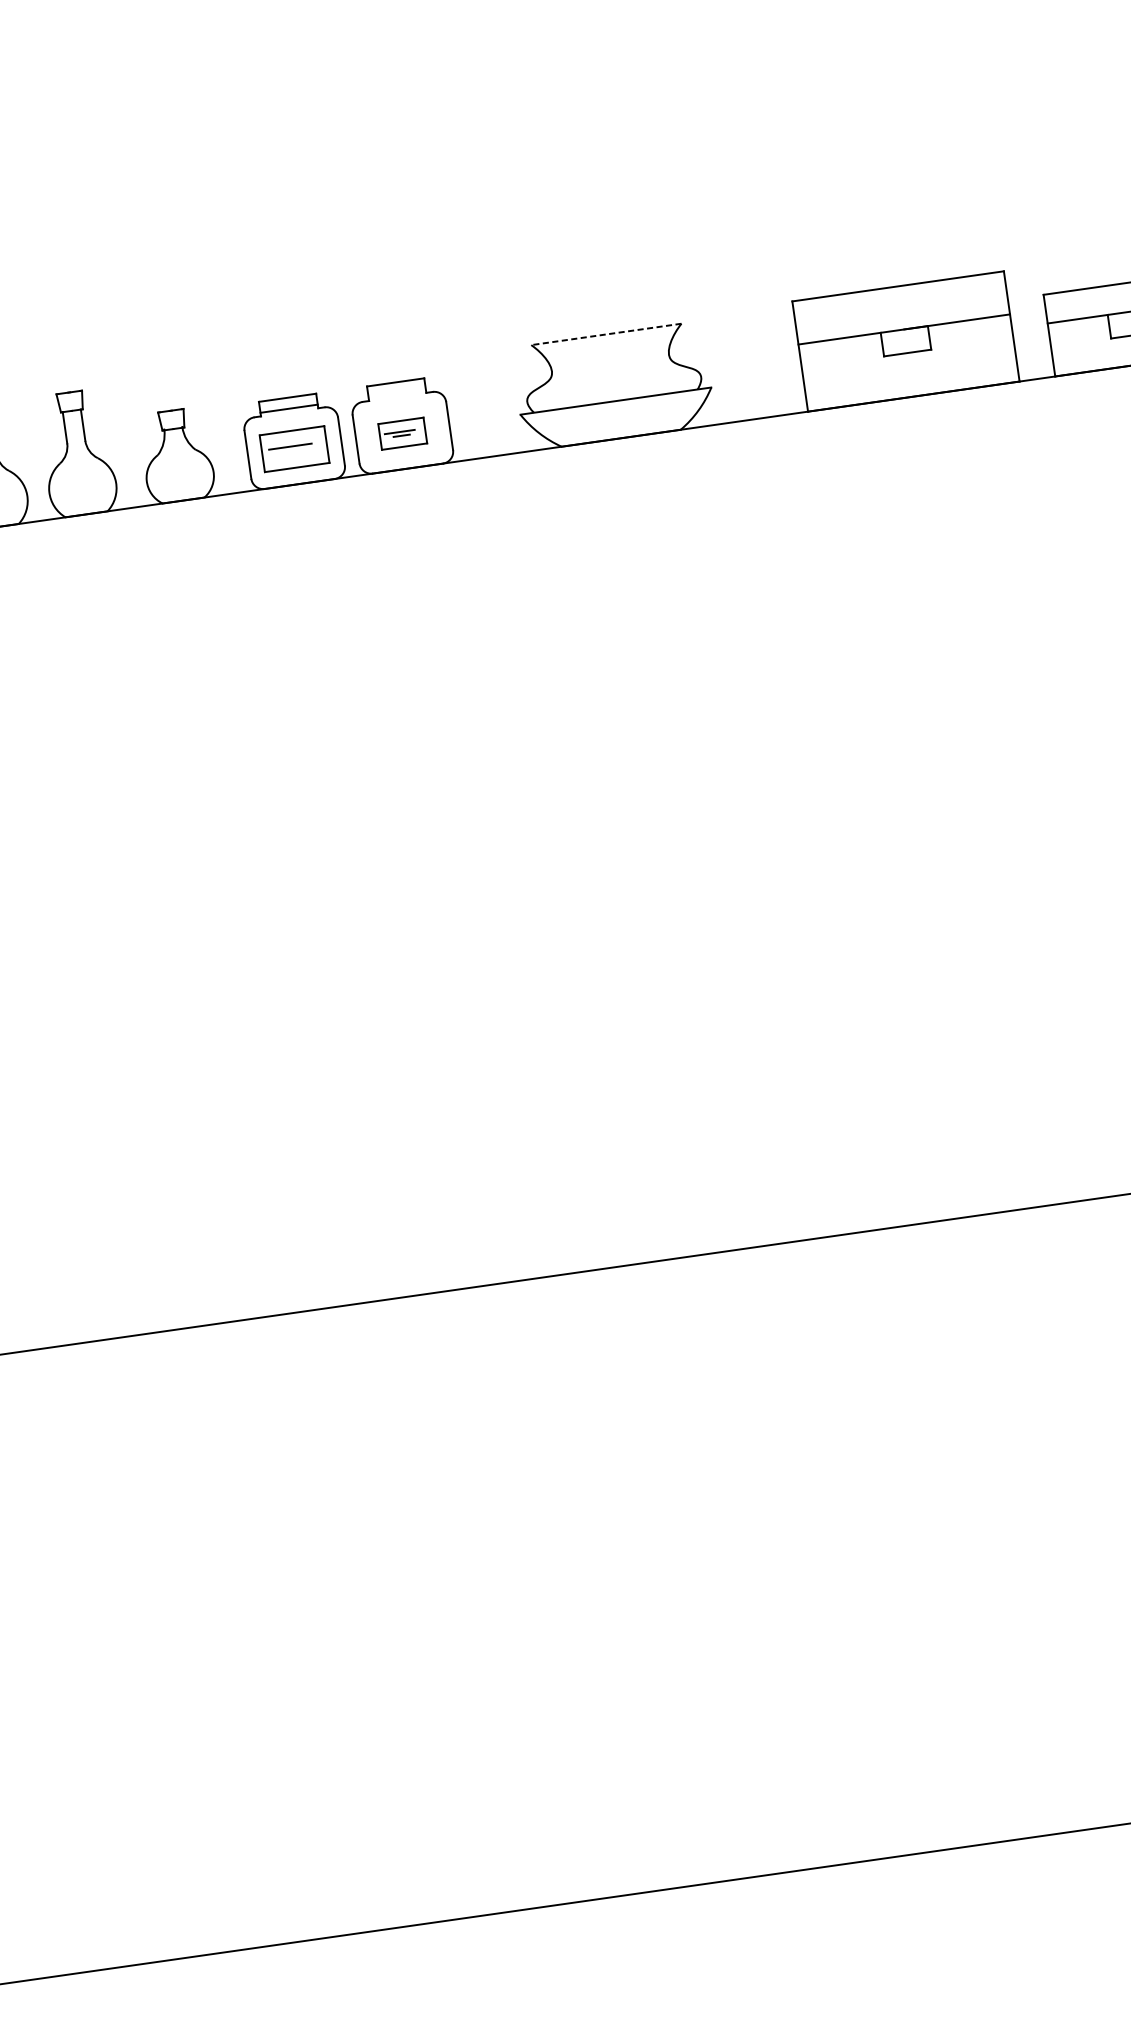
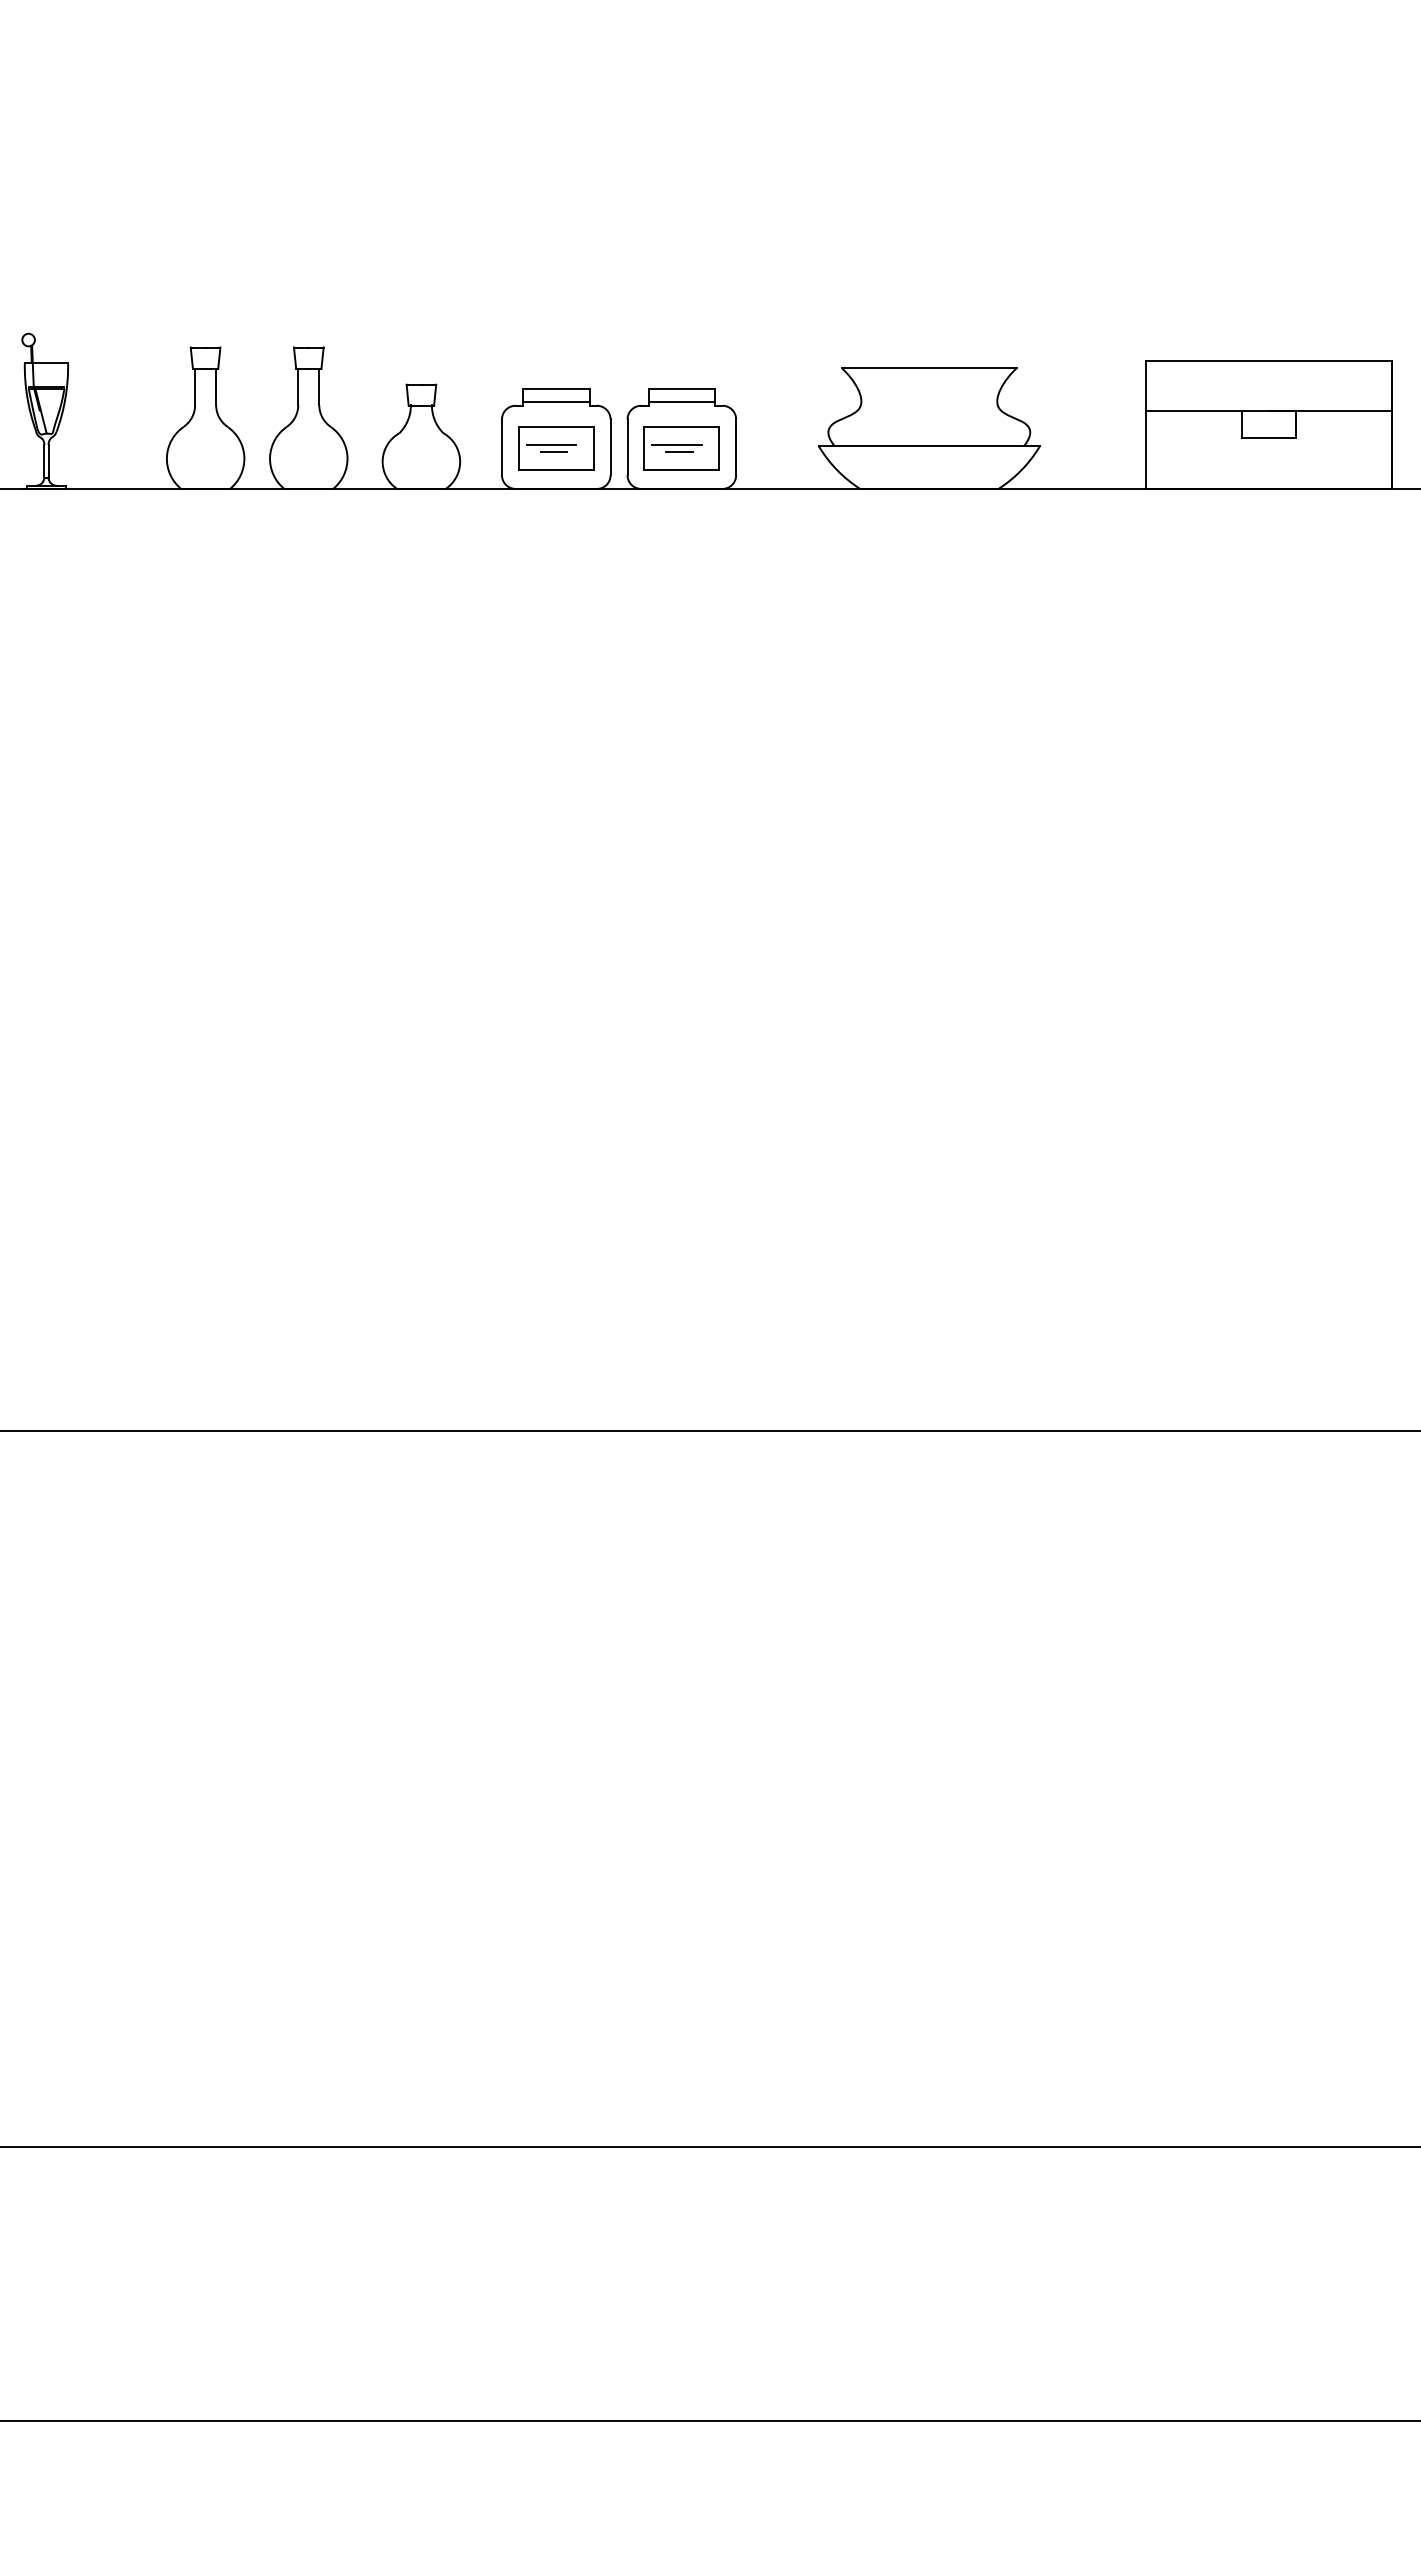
line: (605, 334) -> (928, 368), dashed -> solid
line: (396, 393) -> (681, 401), added
part: (402, 433) -> (681, 448), size x1.43
line: (292, 452) -> (553, 451), added

